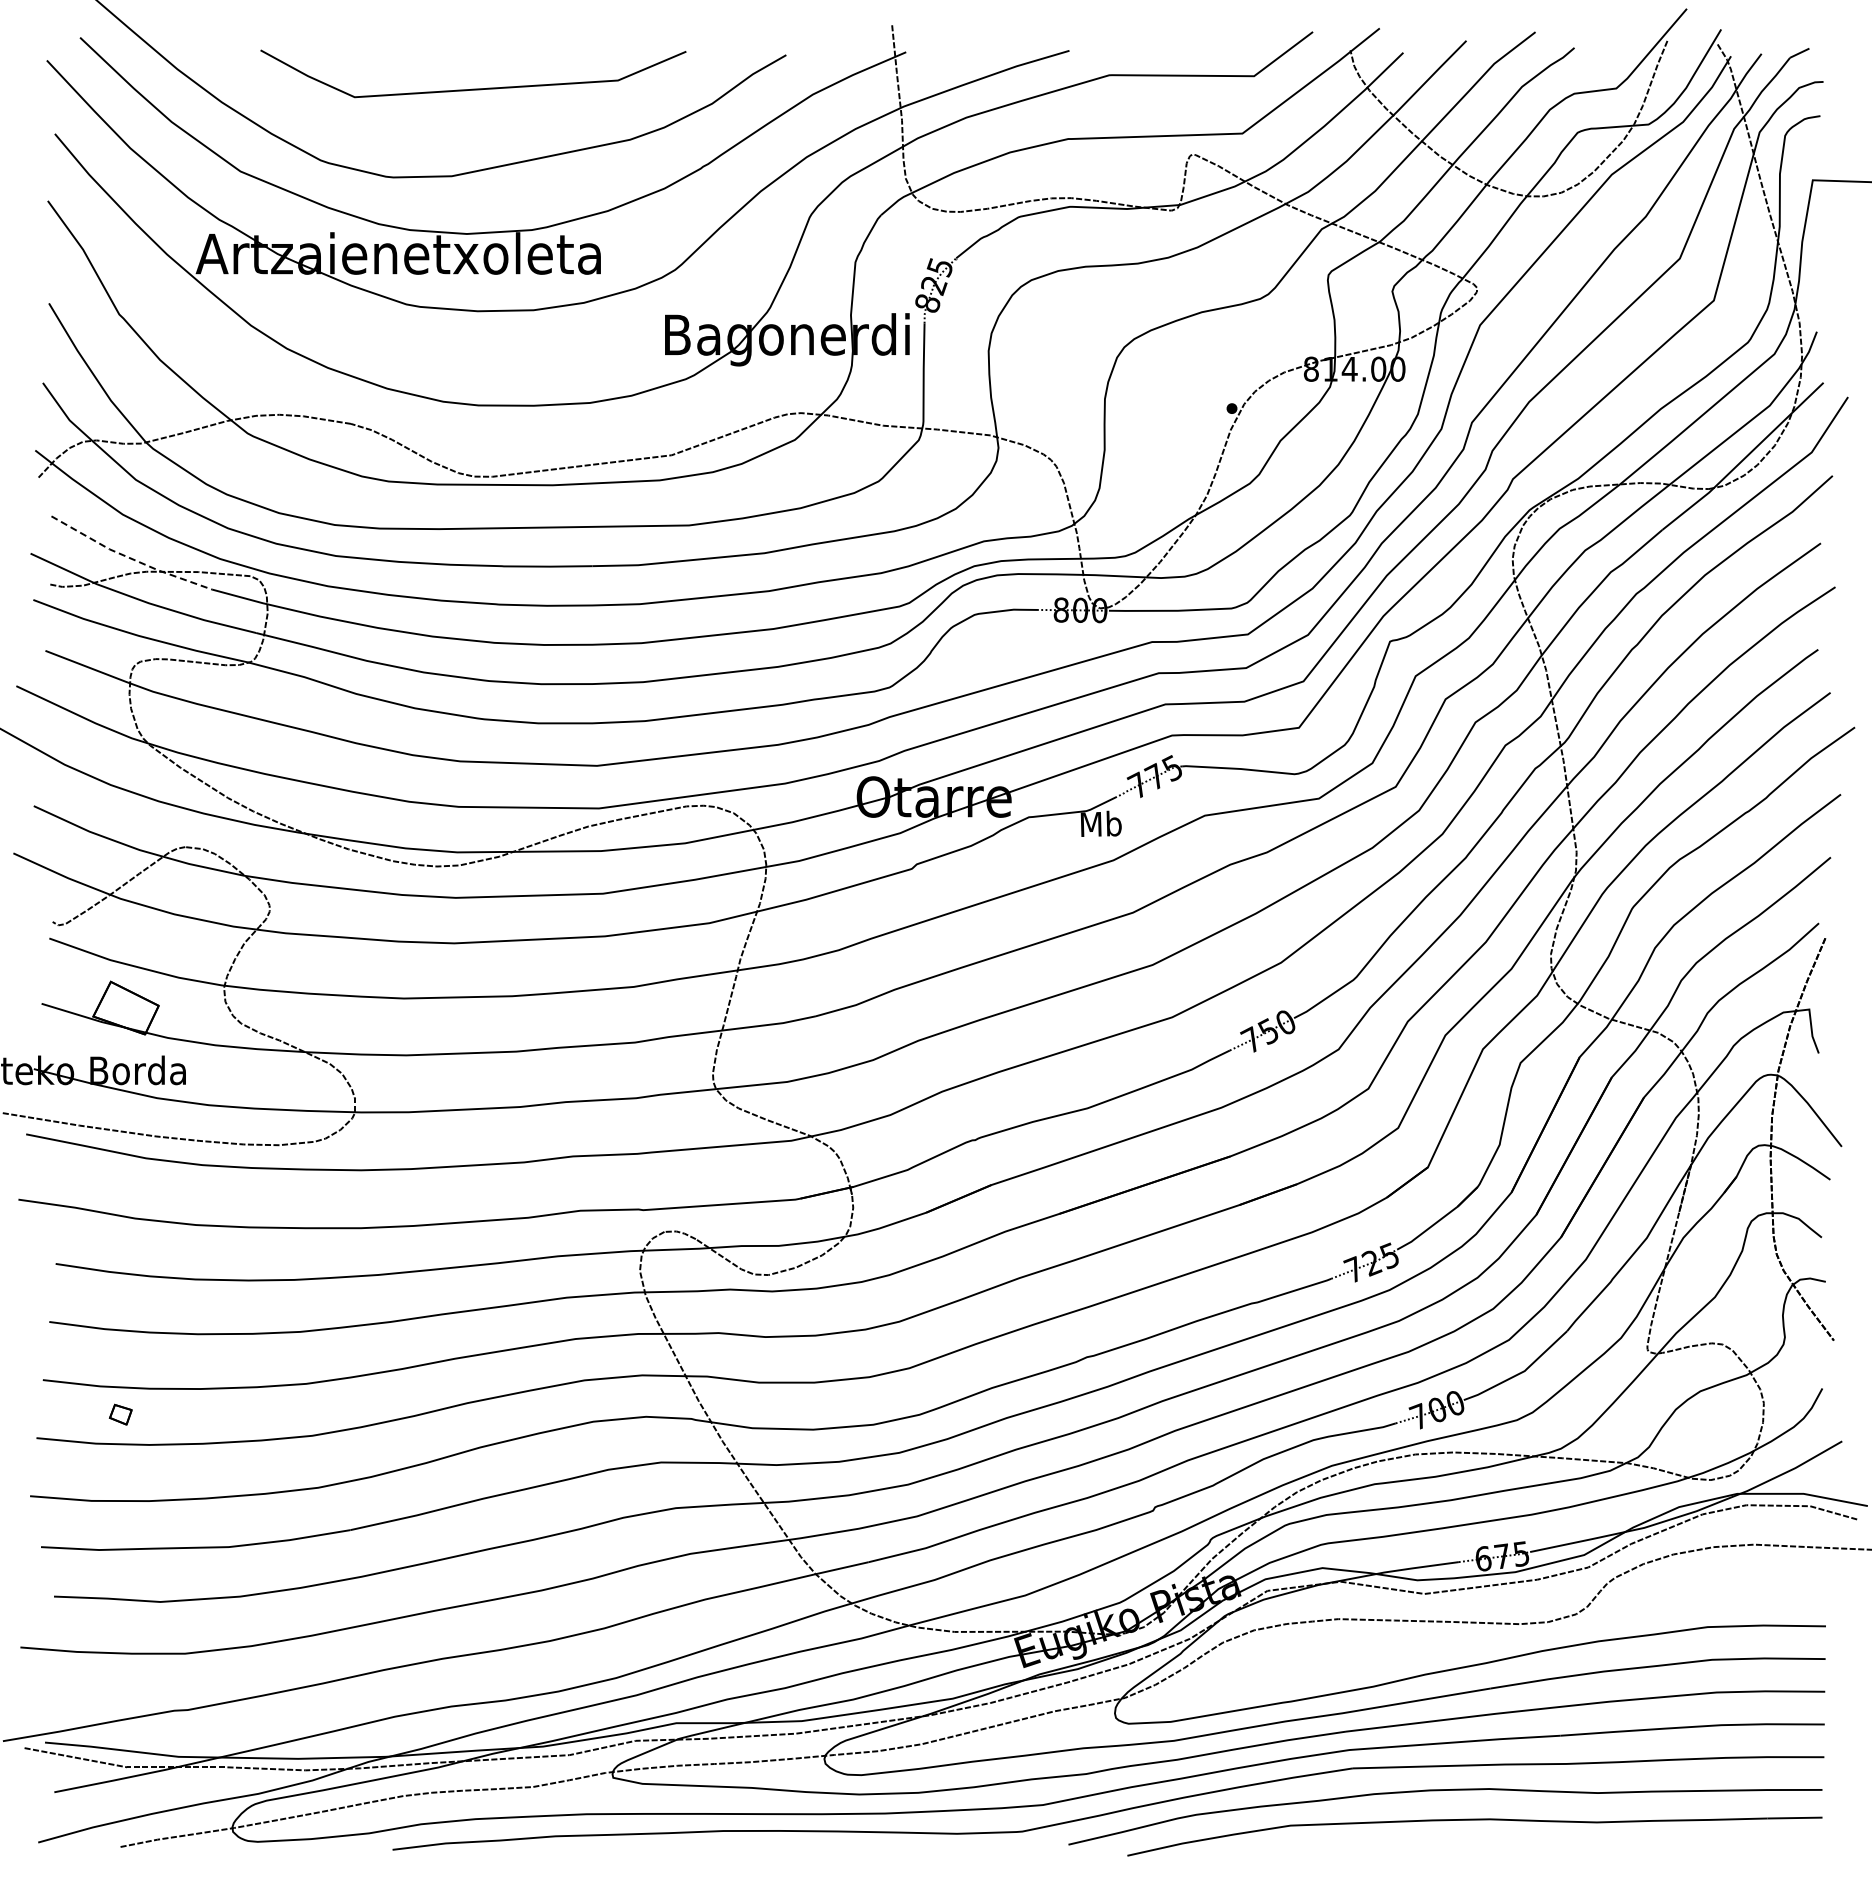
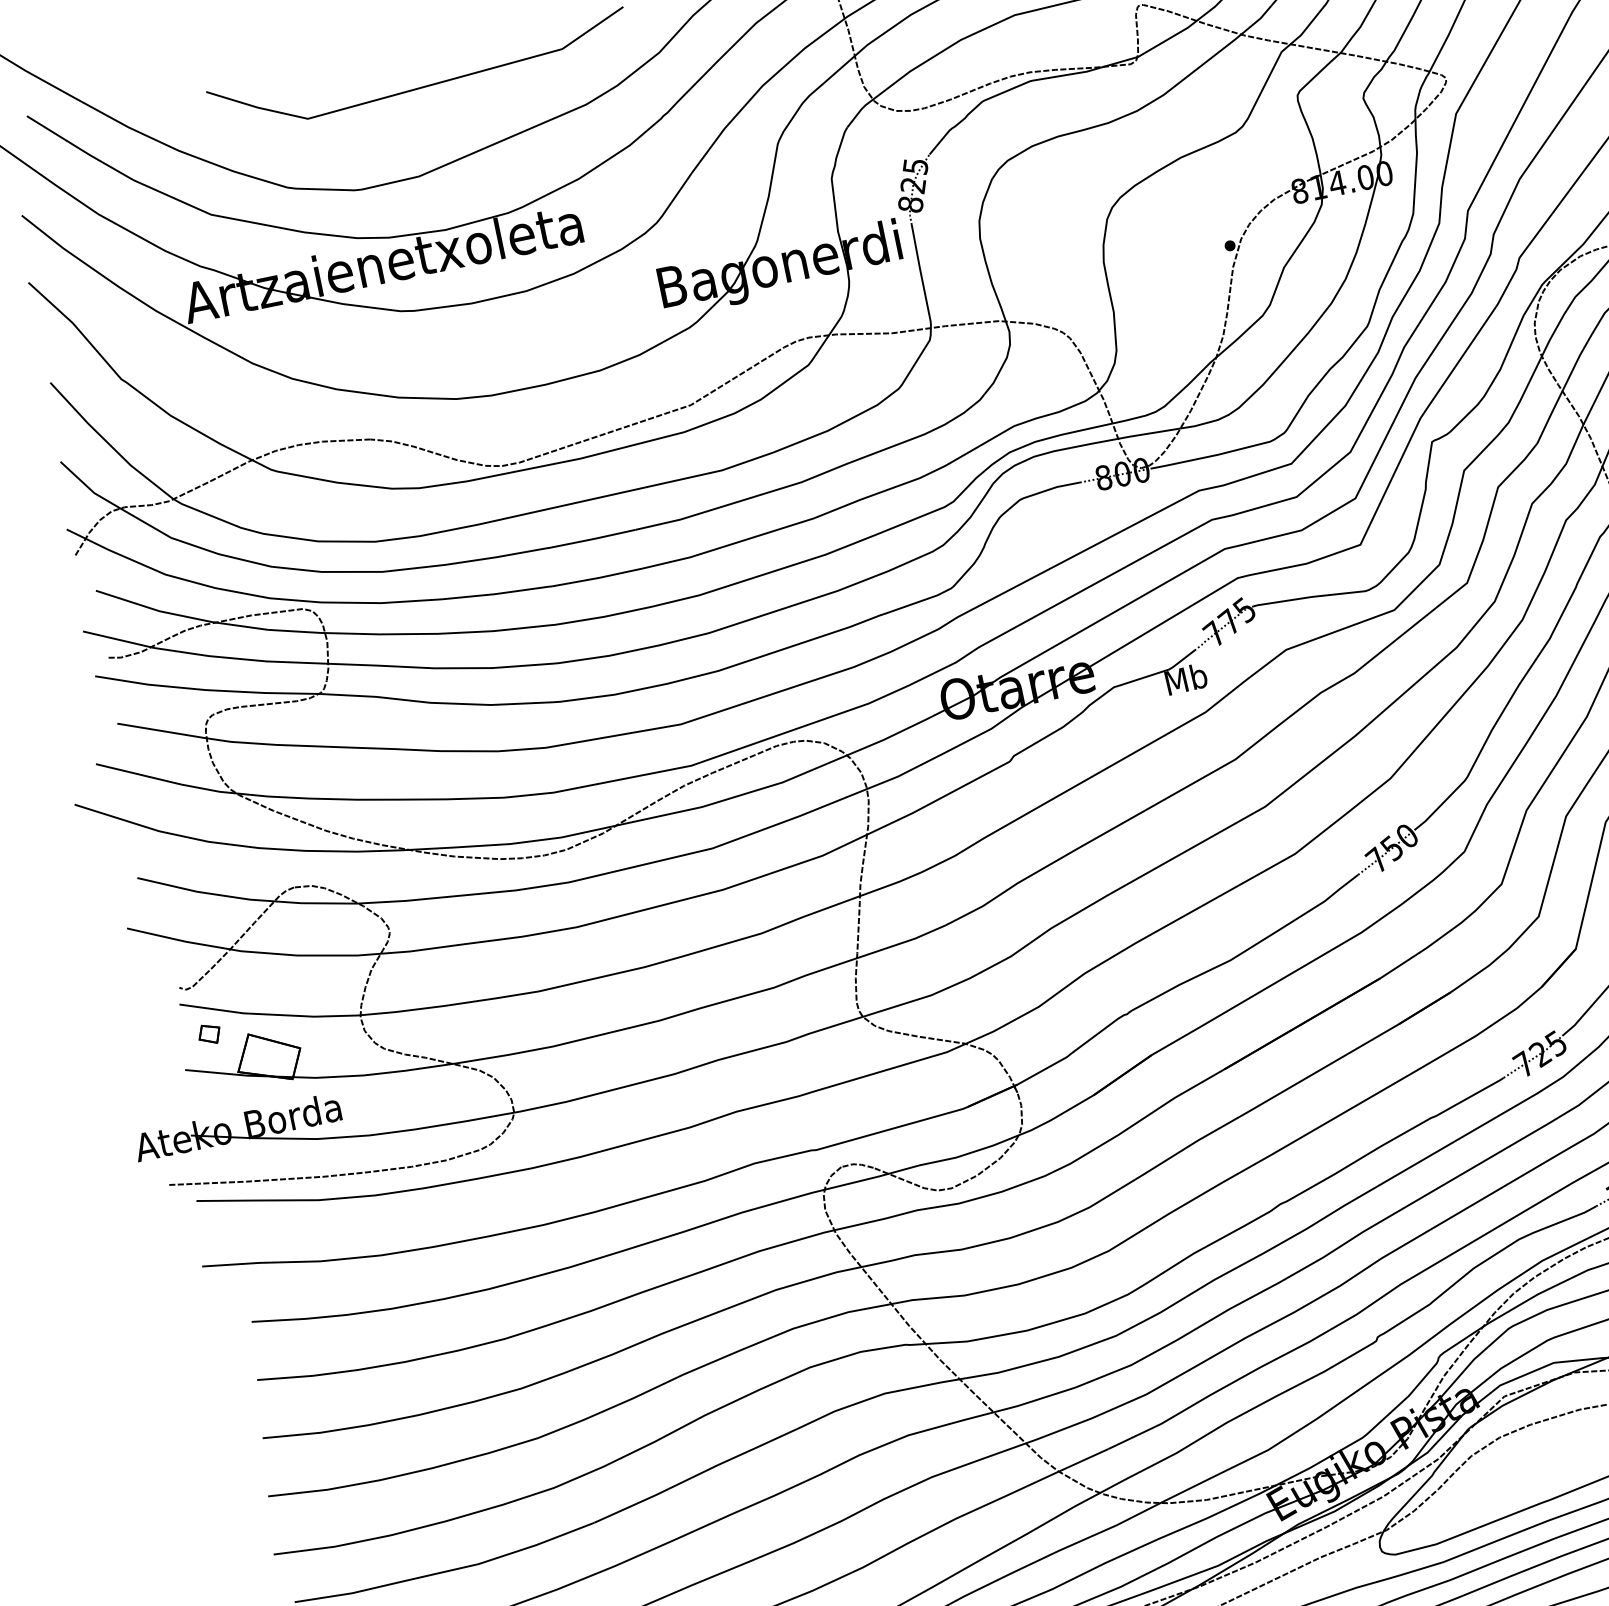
line: (129, 558) -> (180, 616), dashed -> solid
part: (120, 1414) -> (209, 1034), moved

